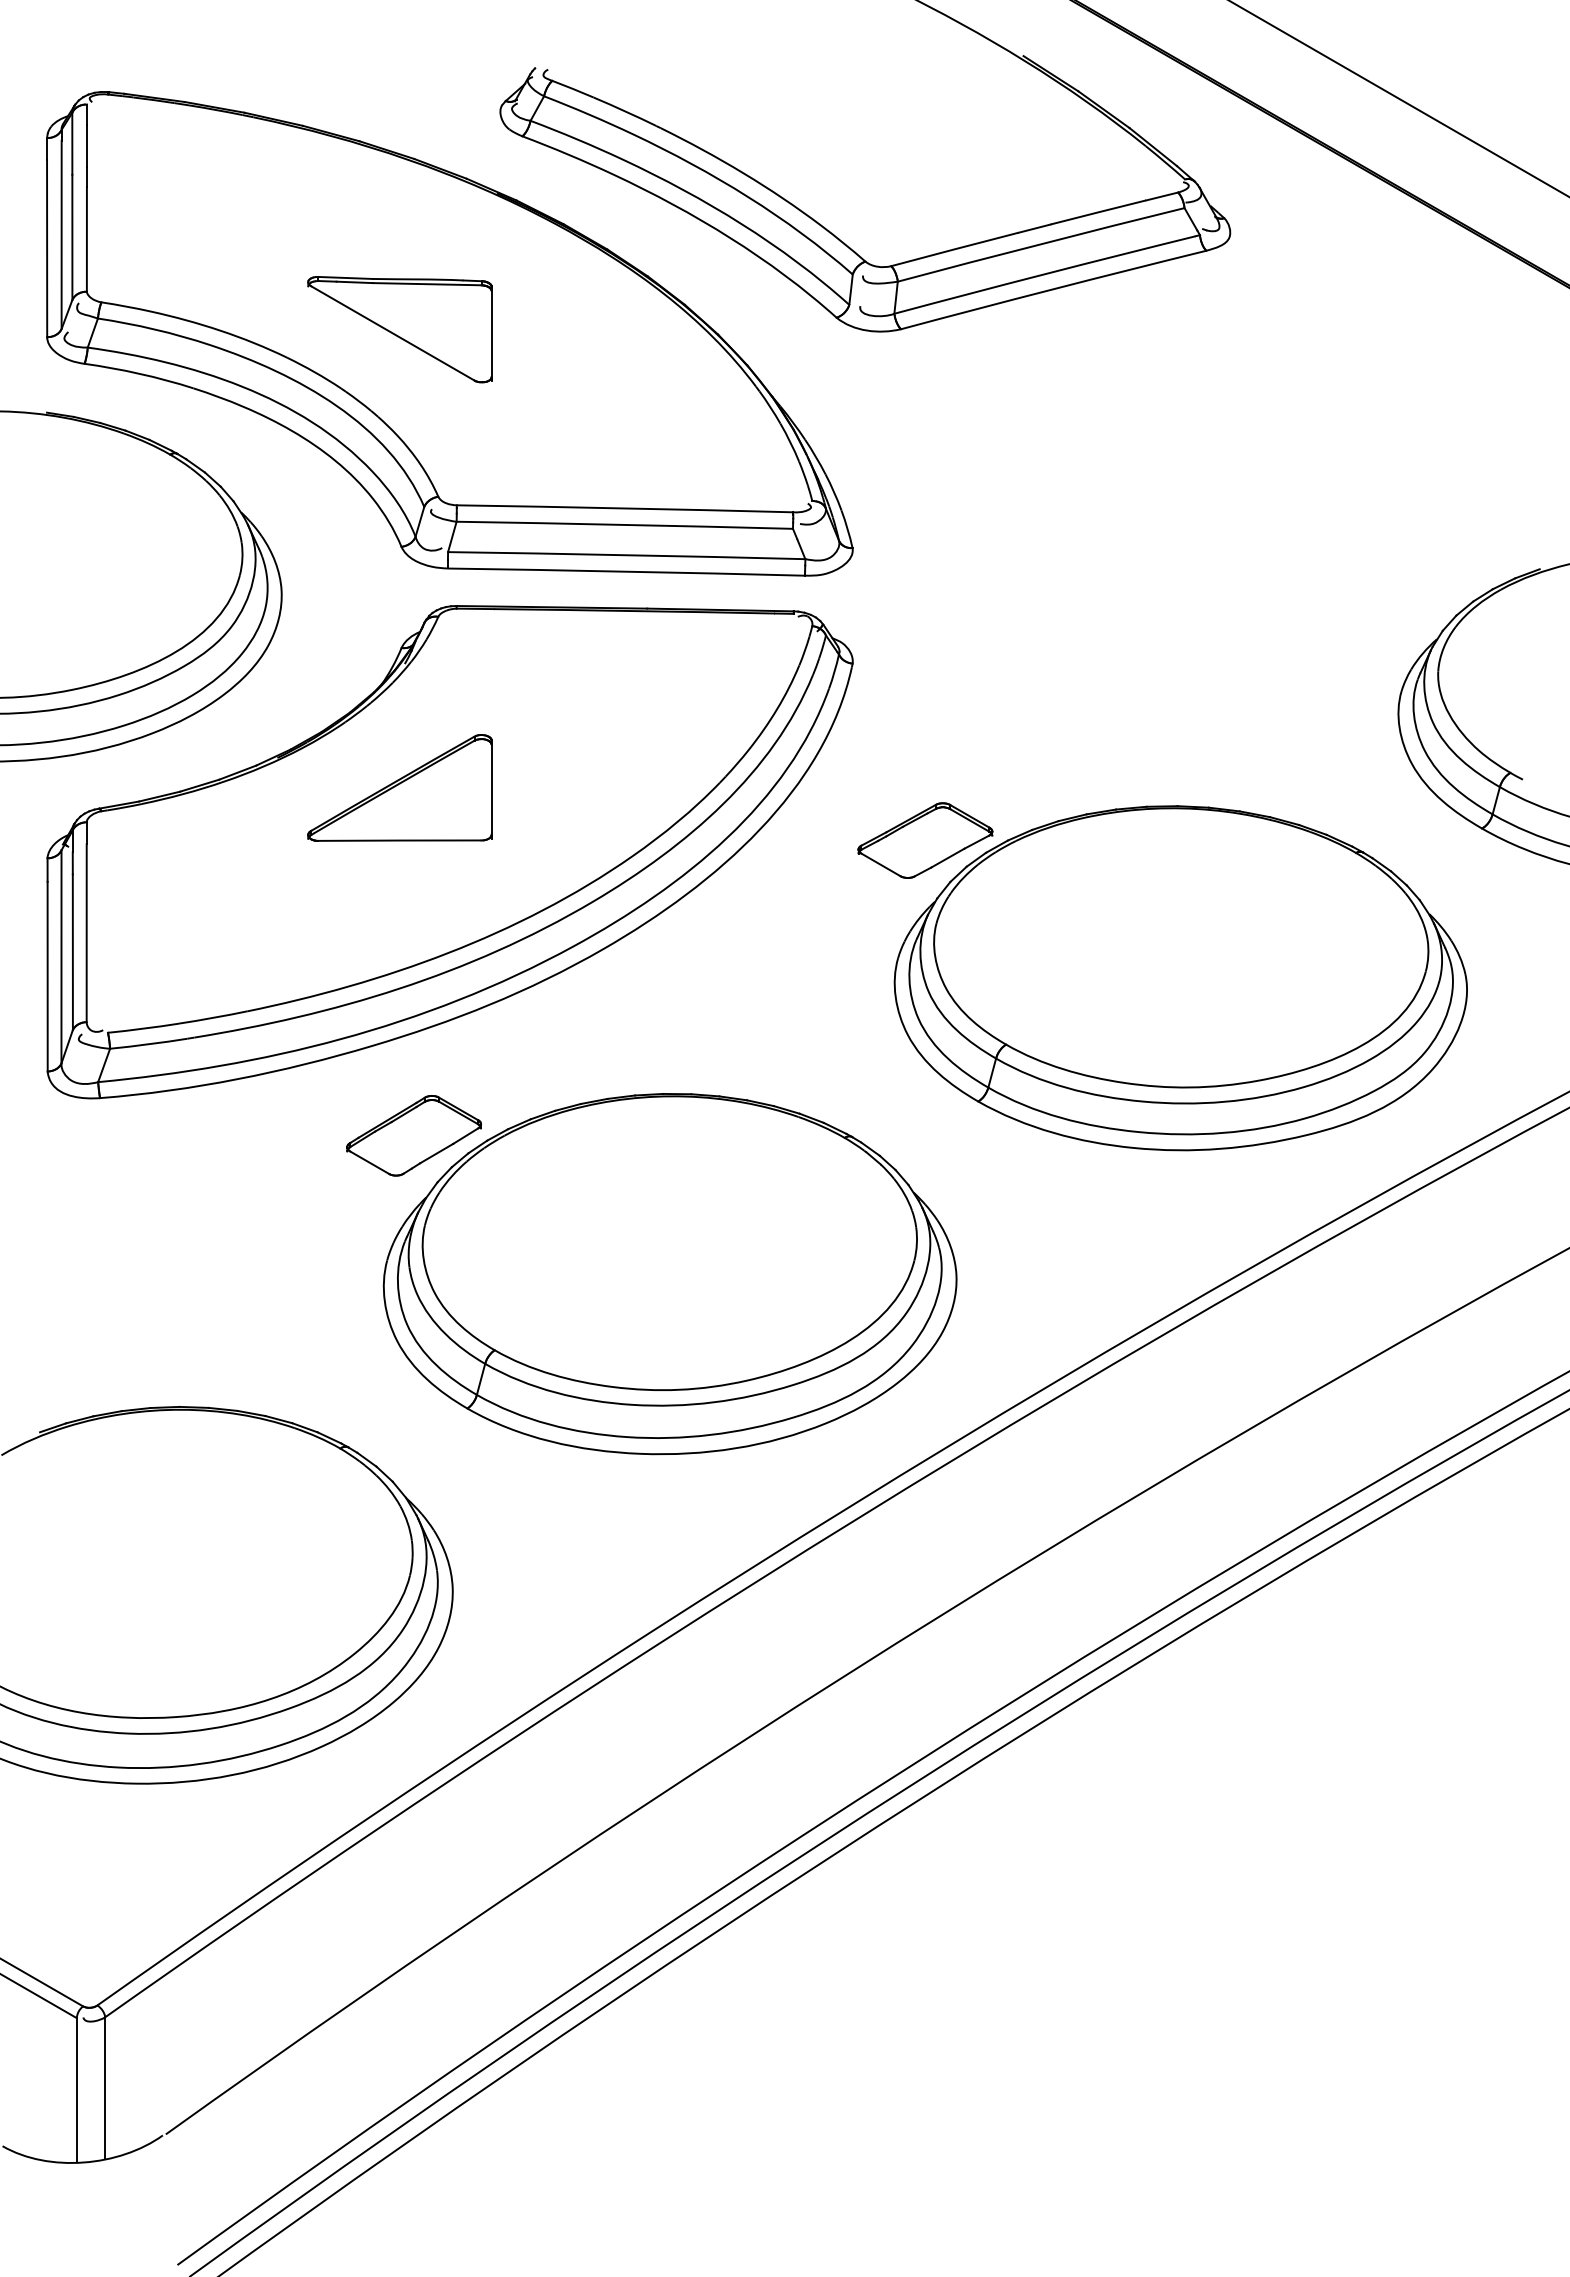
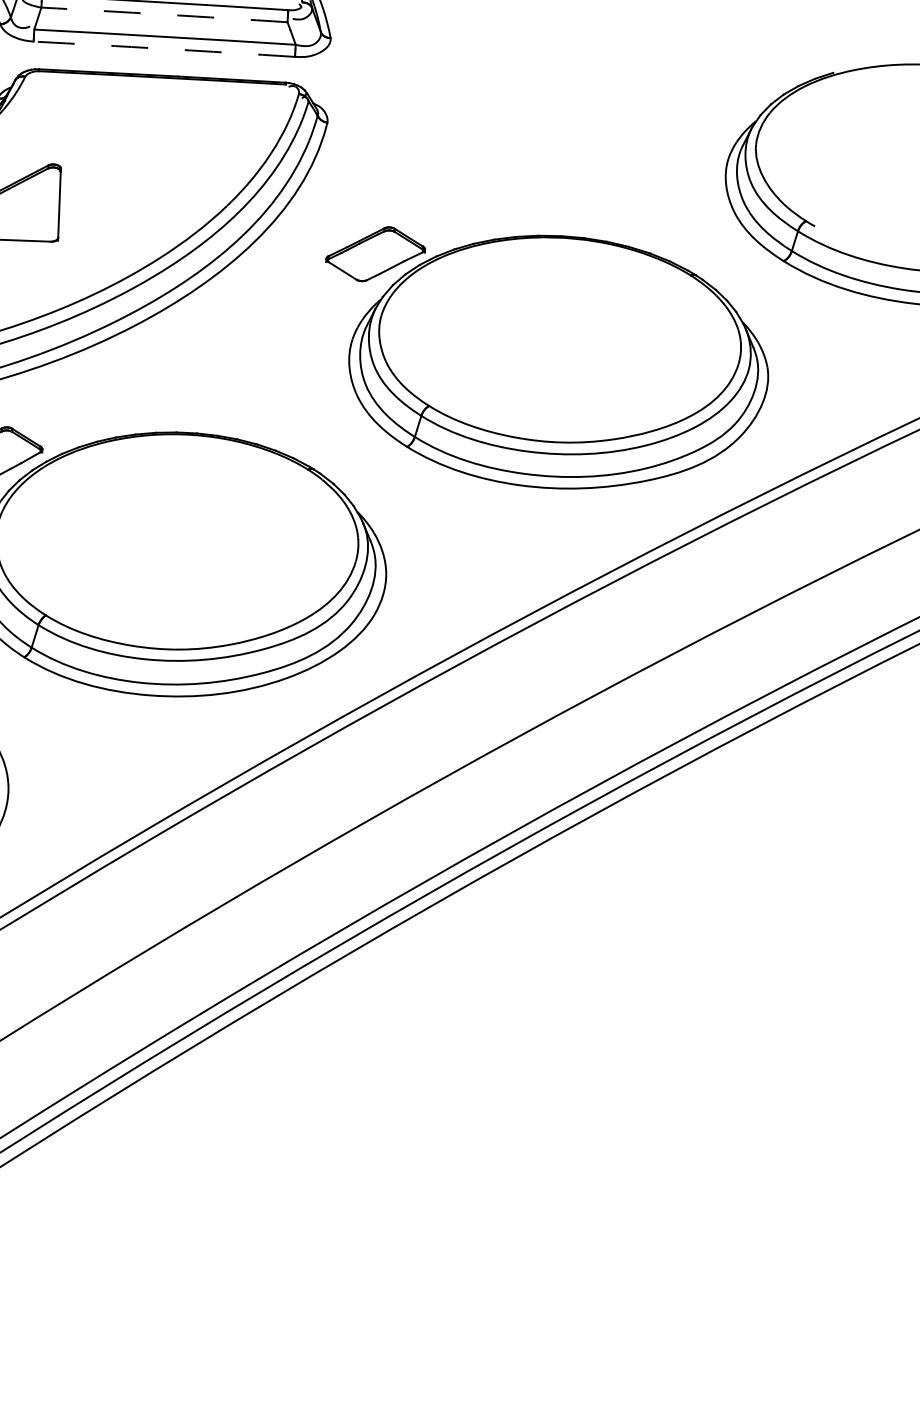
arc: (624, 524) -> (164, 14), solid -> dashed
arc: (626, 571) -> (164, 48), solid -> dashed

